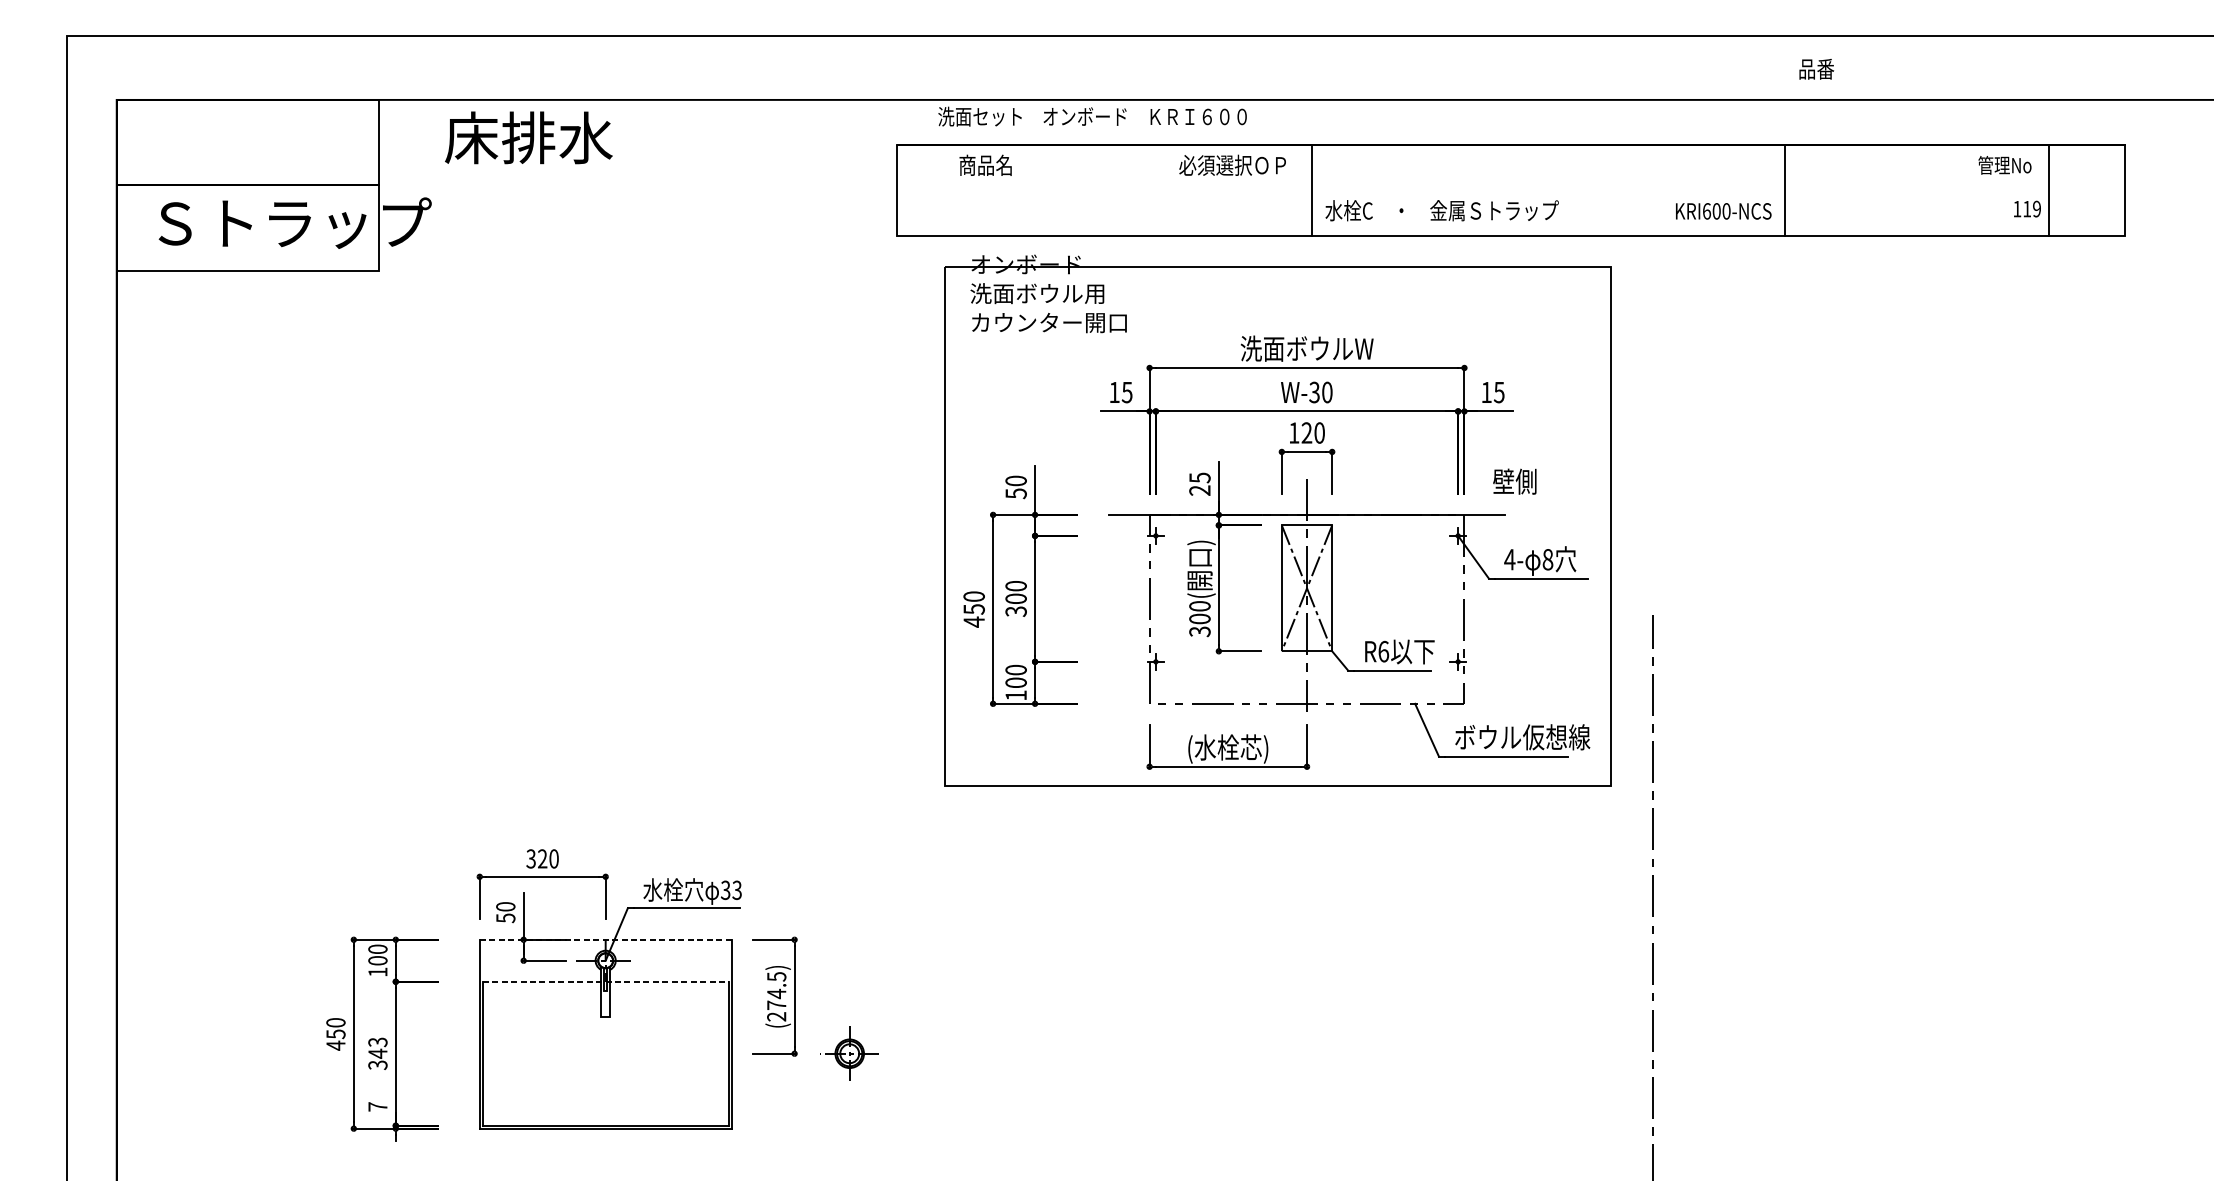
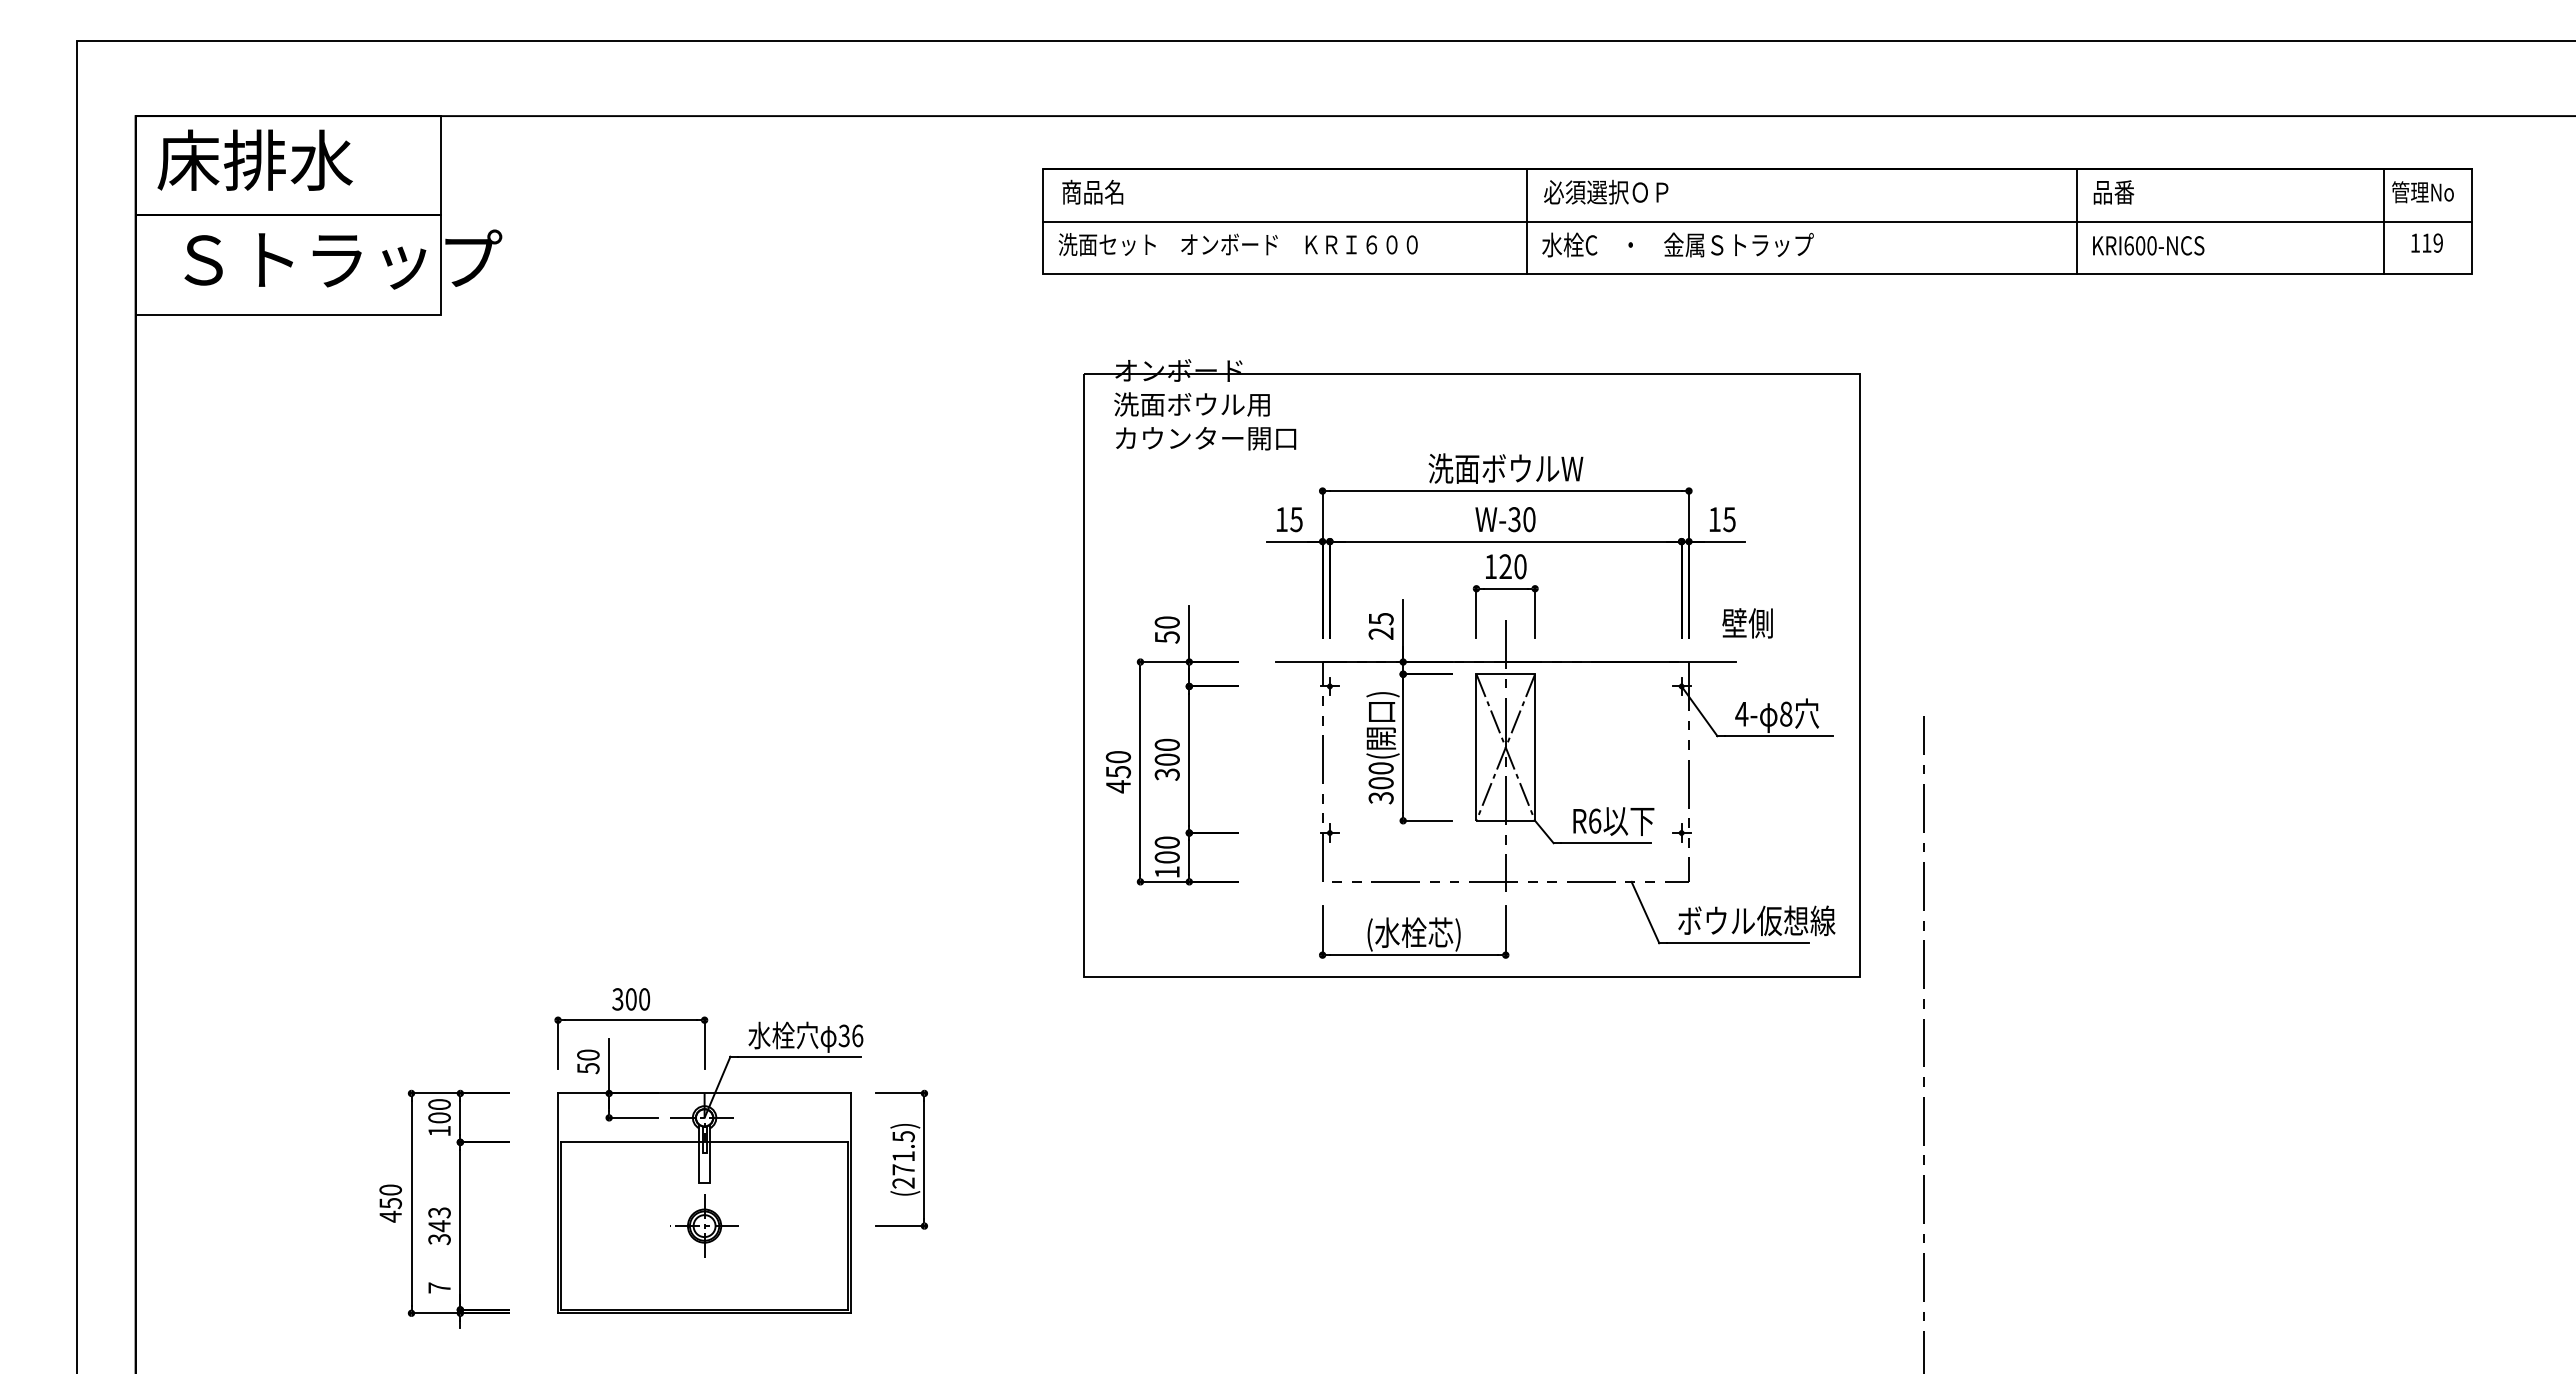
text: (1816, 69) -> (2113, 192), moved
text: (1091, 116) -> (1237, 244), moved
text: (528, 137) -> (254, 159), moved
text: (985, 164) -> (1092, 191), moved
text: (1232, 164) -> (1606, 191), moved
text: (2004, 165) -> (2422, 192), moved
line: (1510, 190) -> (1757, 221), added
text: (2026, 208) -> (2426, 242), moved
text: (1723, 211) -> (2148, 245), moved
part: (1277, 520) -> (1471, 668), moved
text: (542, 859) -> (630, 999), 320 -> 300
text: (737, 889) -> (857, 1035), 33 -> 36
line: (605, 939) -> (704, 1093), dashed -> solid
line: (606, 981) -> (705, 1142), dashed -> solid
text: (776, 993) -> (903, 1156), (274.5) -> (271.5)
part: (849, 1053) -> (704, 1225), moved

